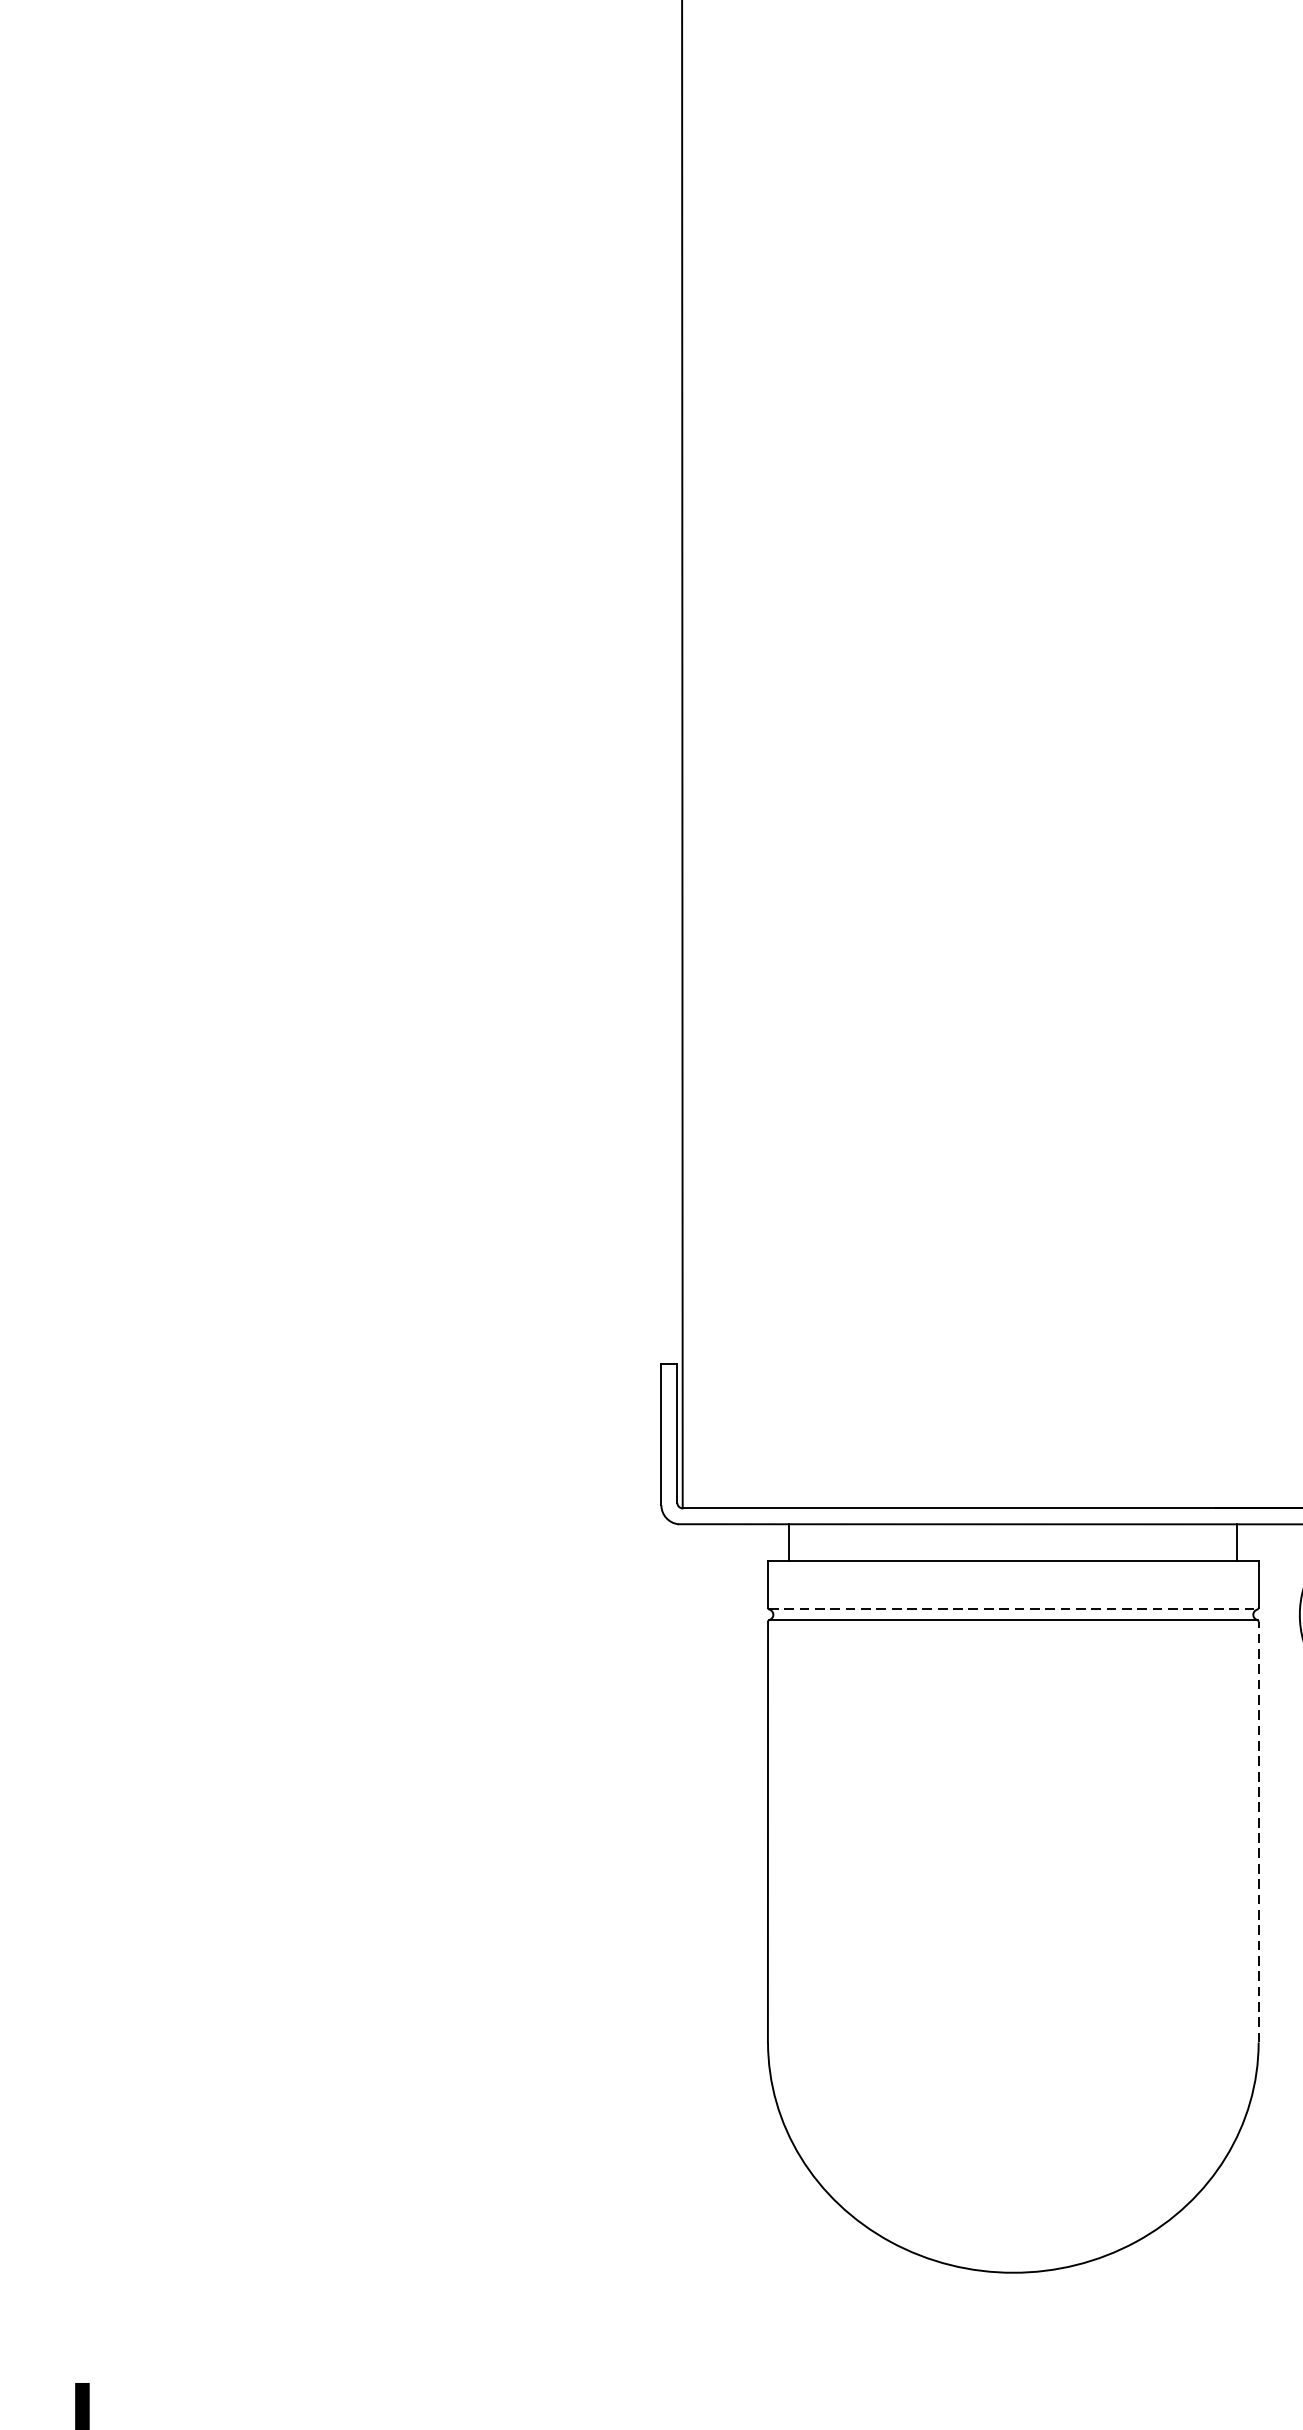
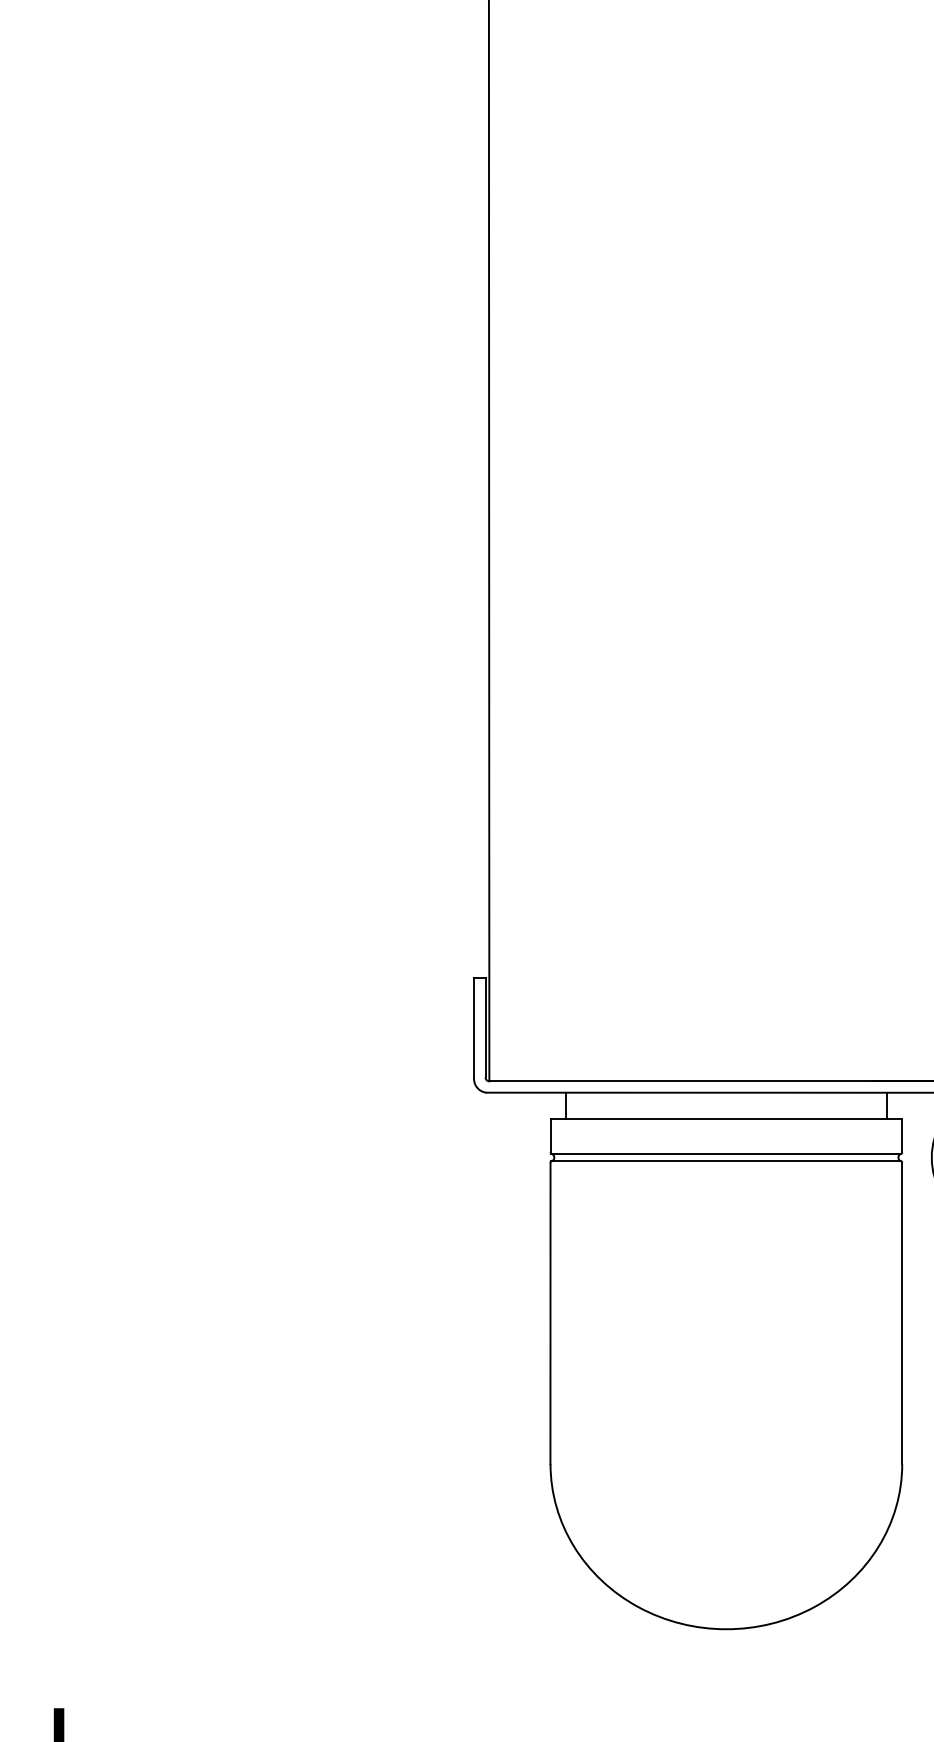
line: (1013, 1609) -> (726, 1153), dashed -> solid
line: (1259, 1832) -> (902, 1313), dashed -> solid

